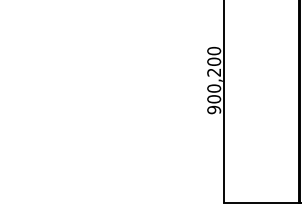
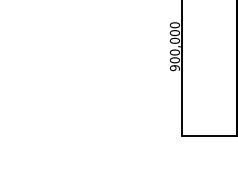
text: (213, 72) -> (174, 40), 900,200 -> 900,000

